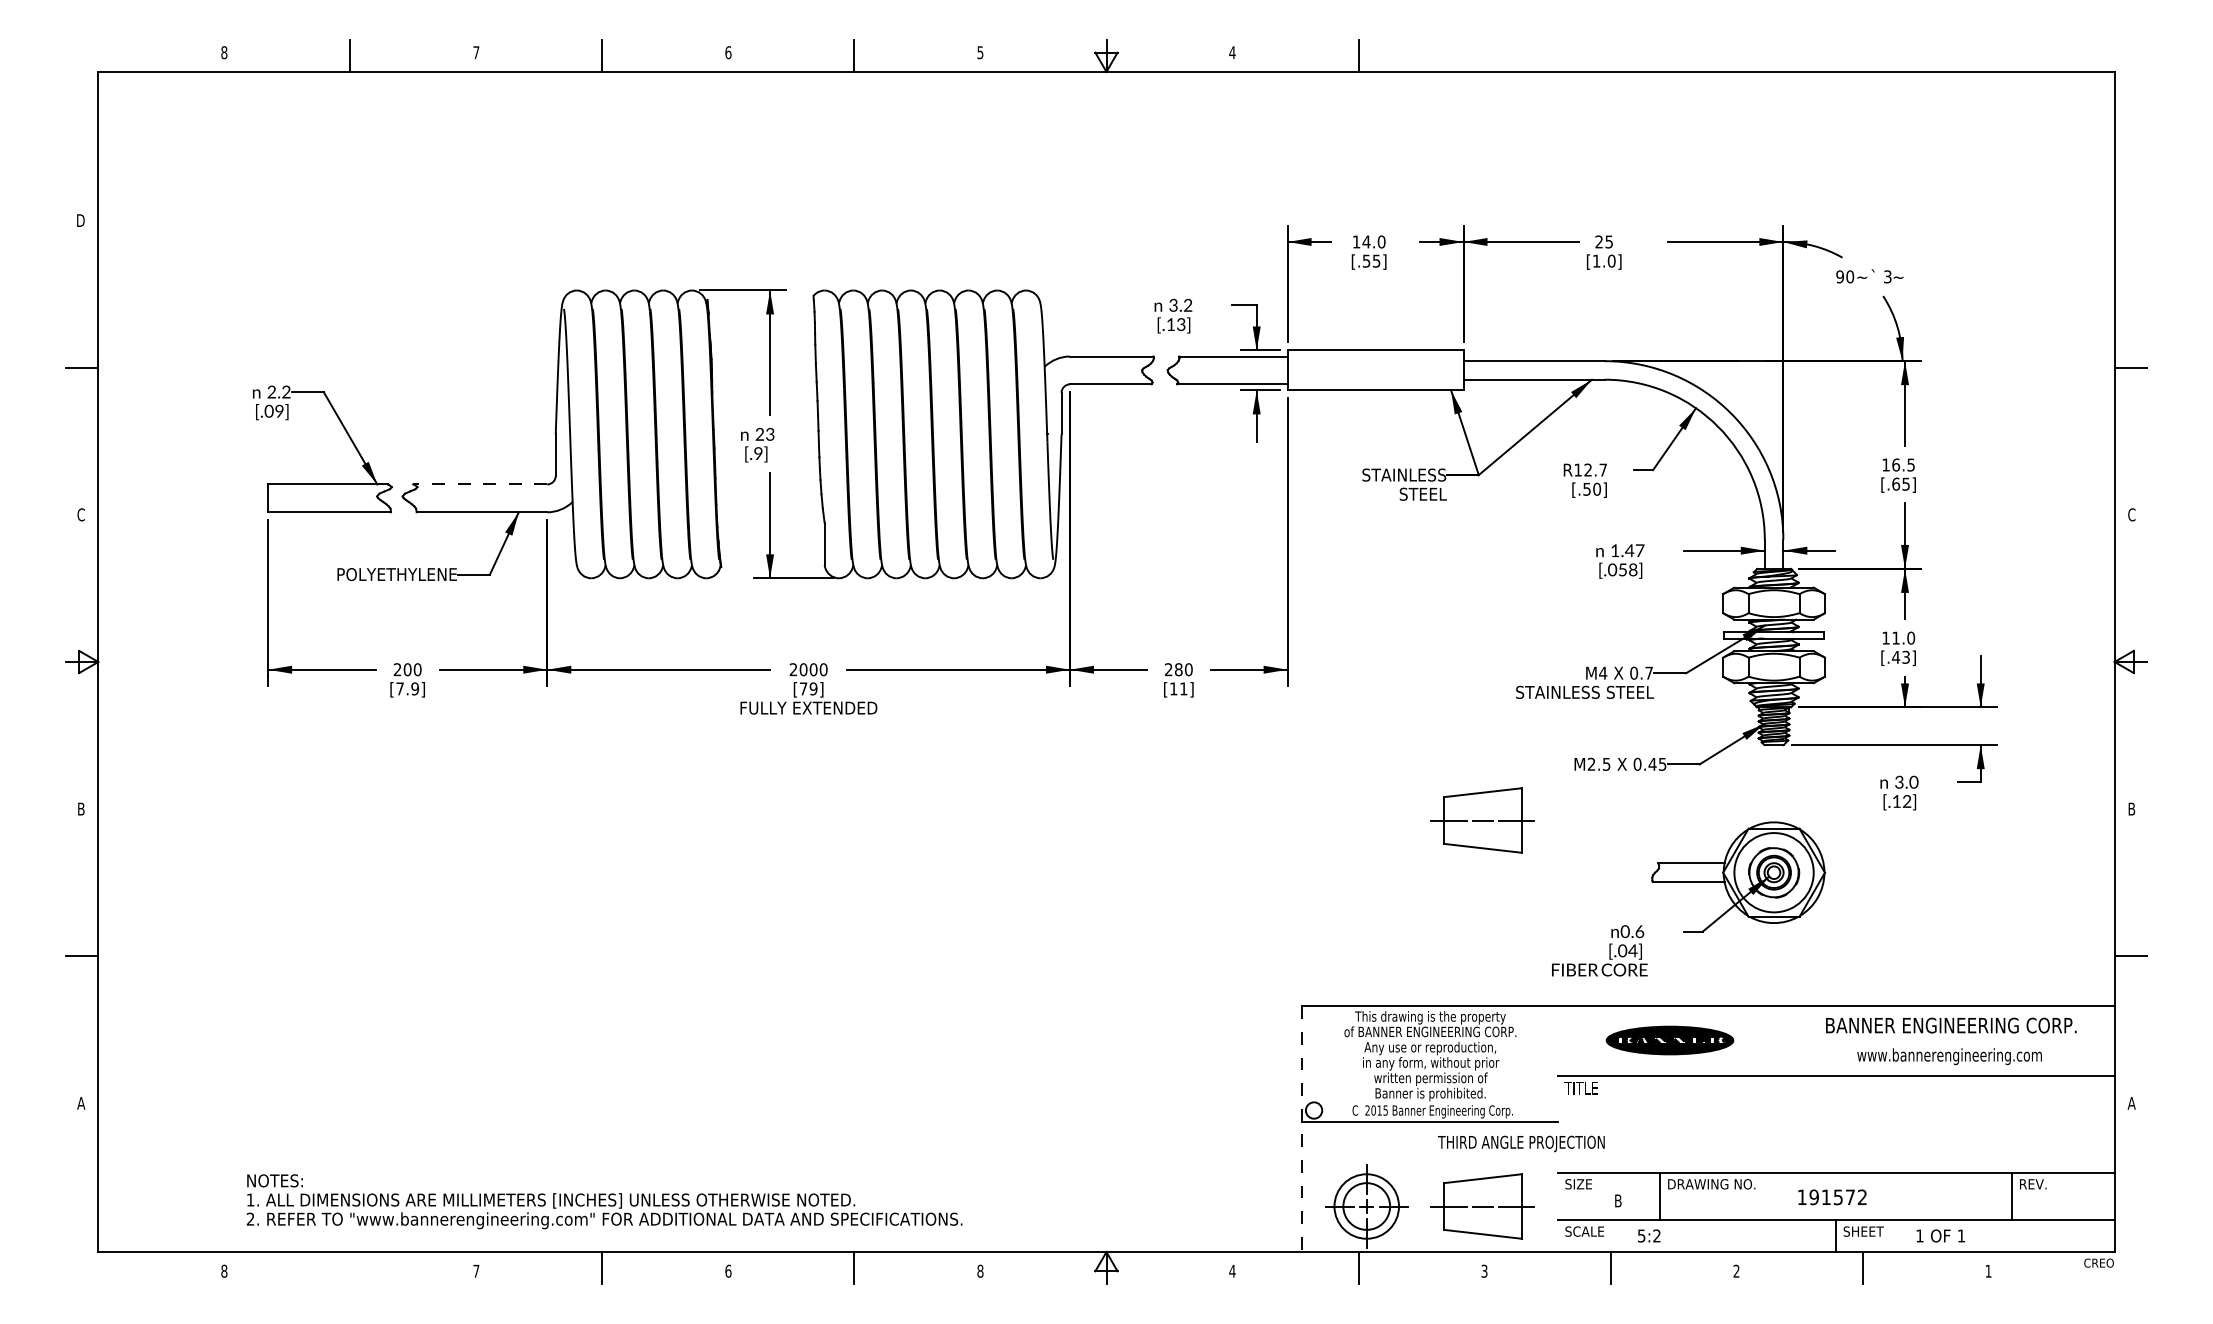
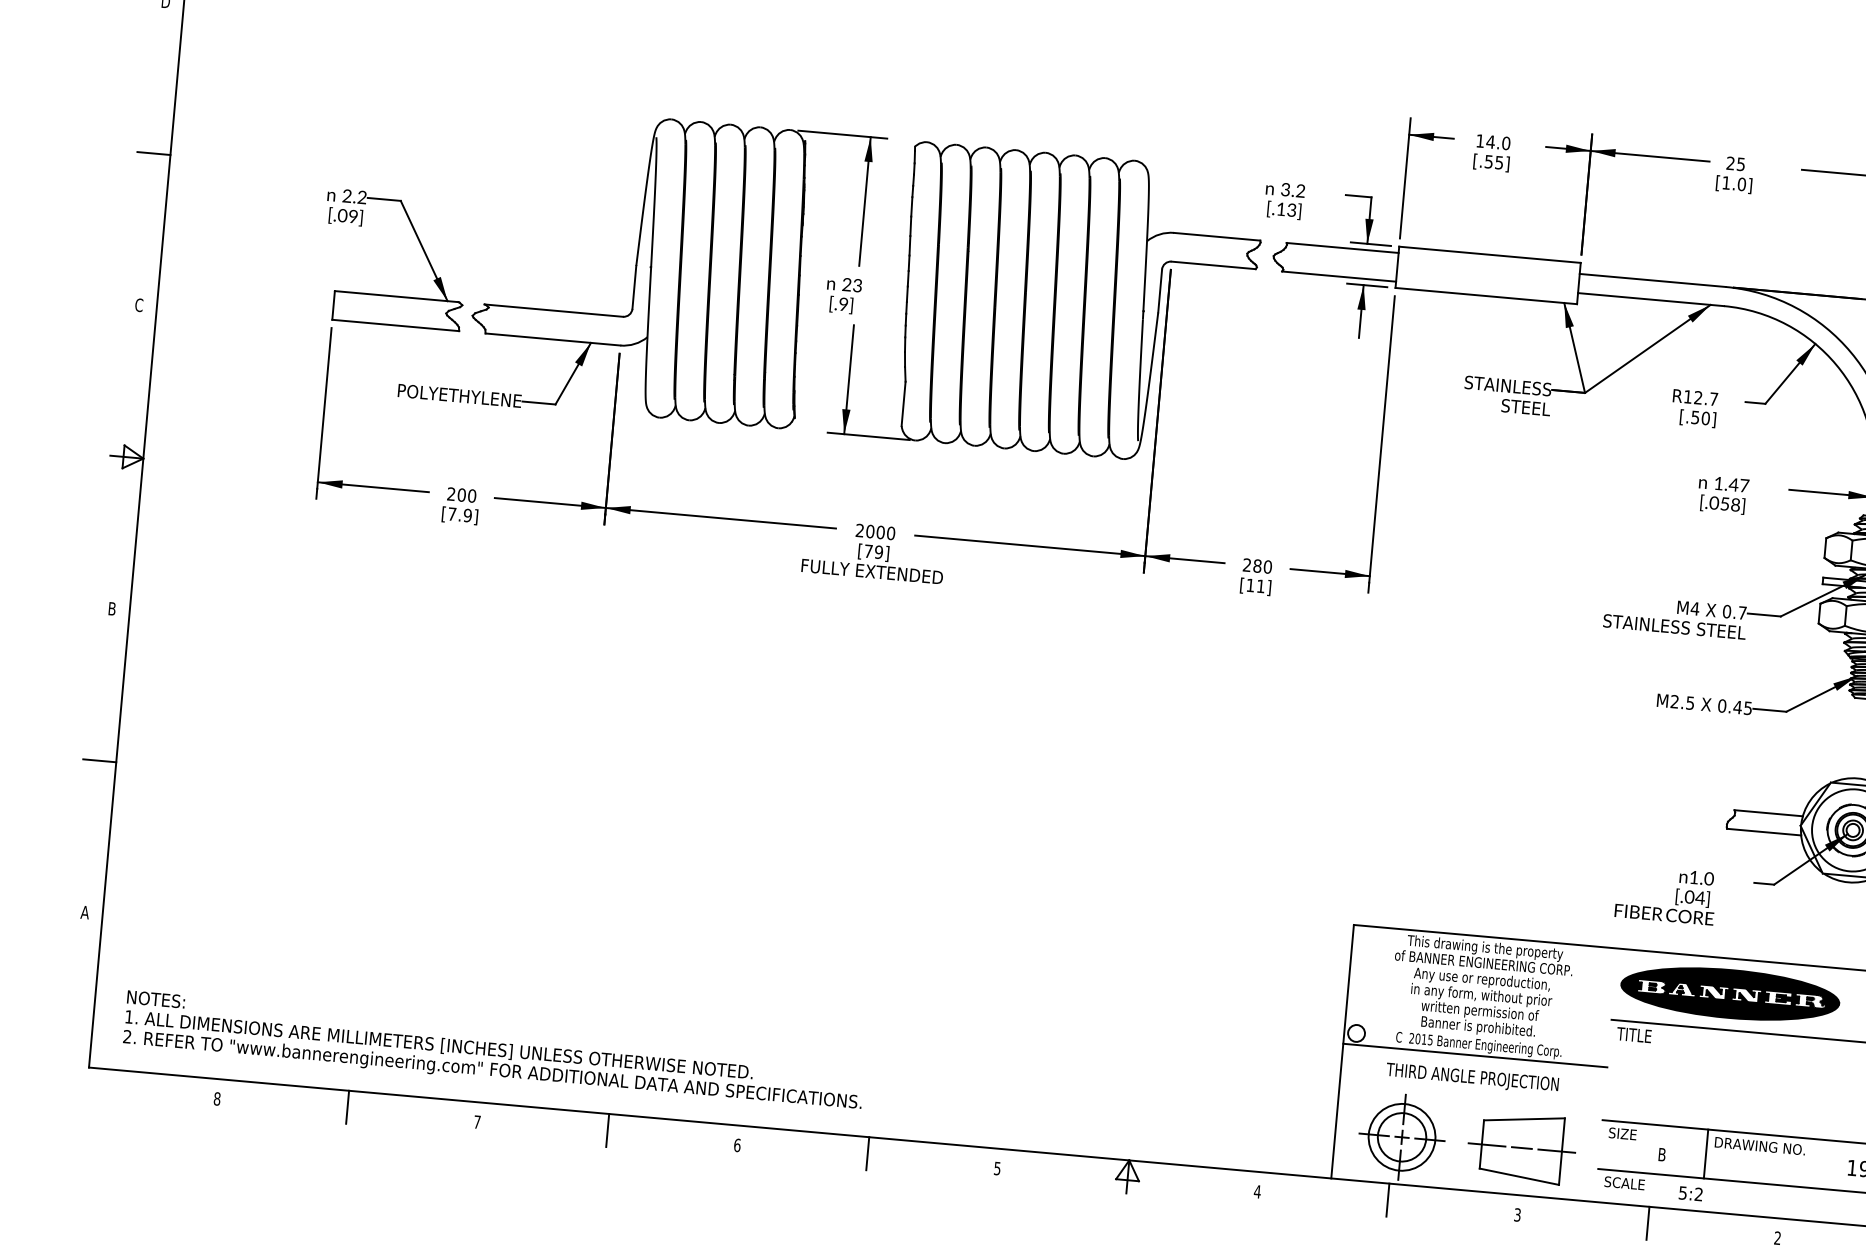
line: (479, 484) -> (552, 310), dashed -> solid
part: (1482, 820) -> (1557, 749), removed
text: (1632, 931) -> (1701, 878), 0.6 -> 1.0
part: (1669, 1040) -> (1729, 993), size x1.67
line: (1302, 1129) -> (1342, 1051), dashed -> solid
text: (1521, 1143) -> (1472, 1078), moved
text: (604, 1201) -> (494, 1051), moved
line: (350, 1268) -> (347, 1107), added
text: (980, 1270) -> (997, 1167), 8 -> 5

